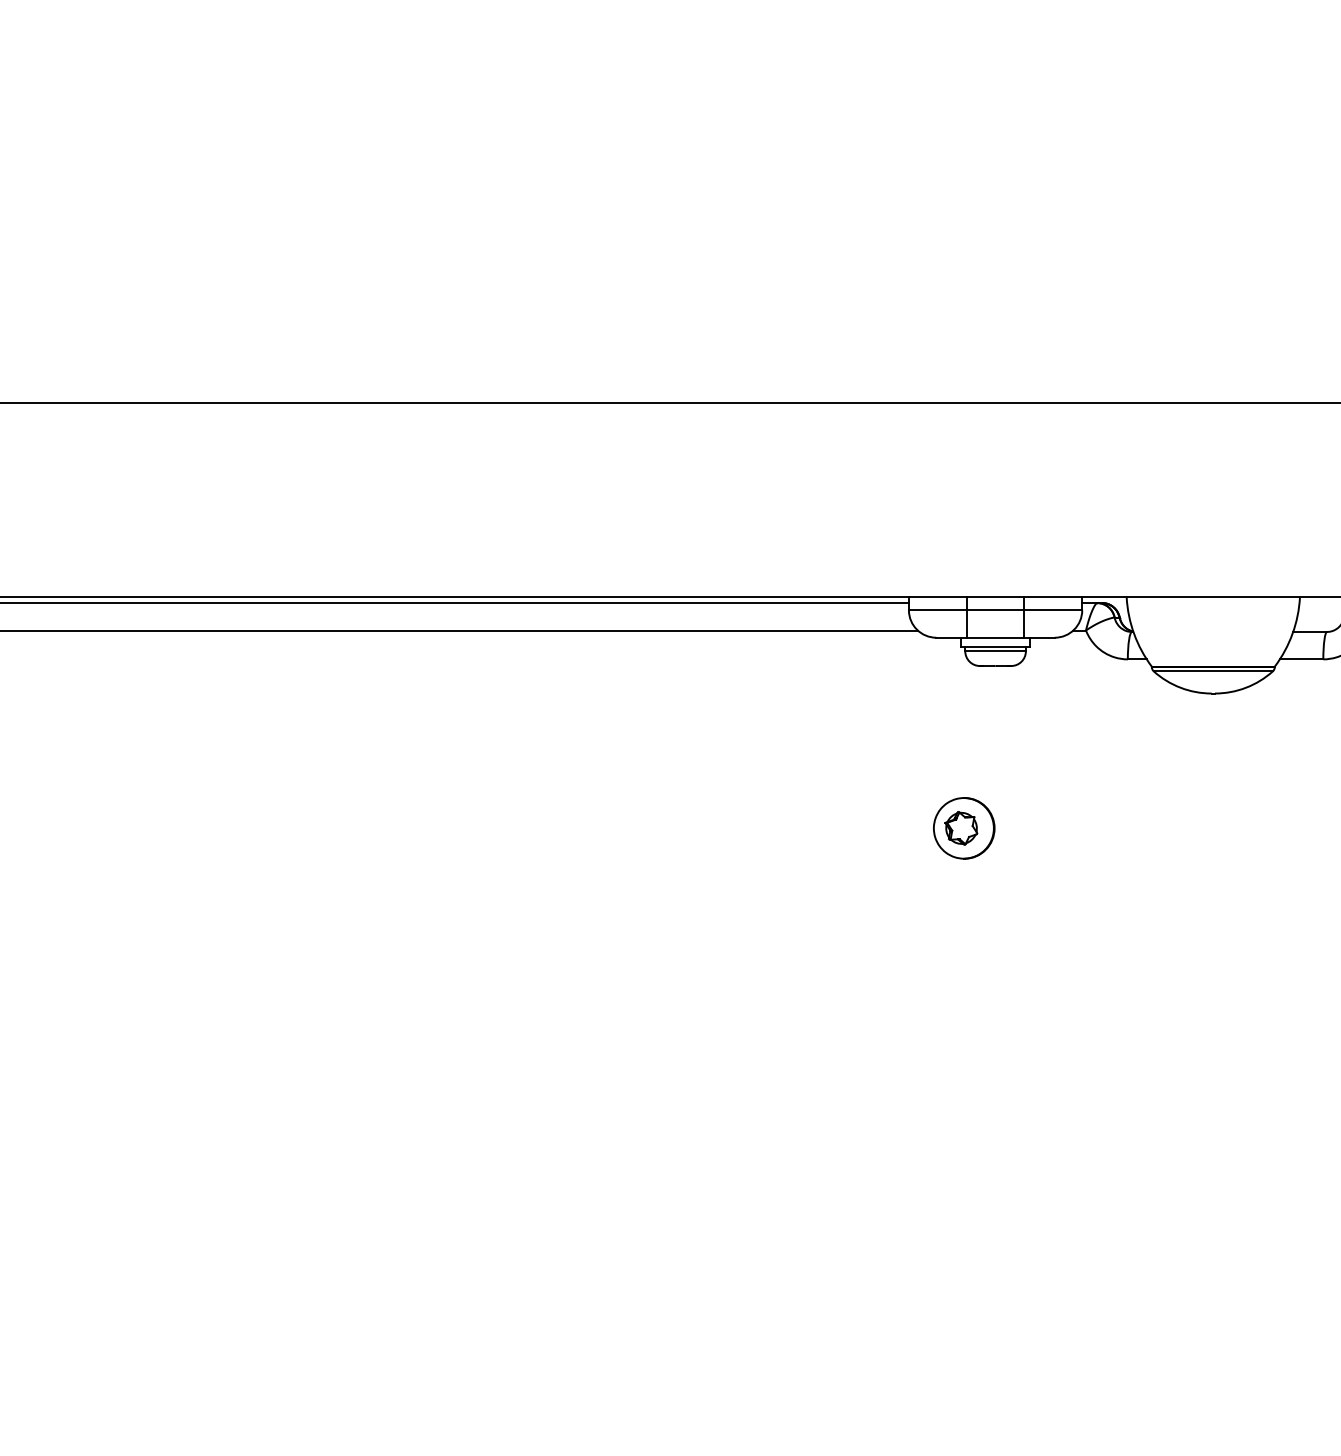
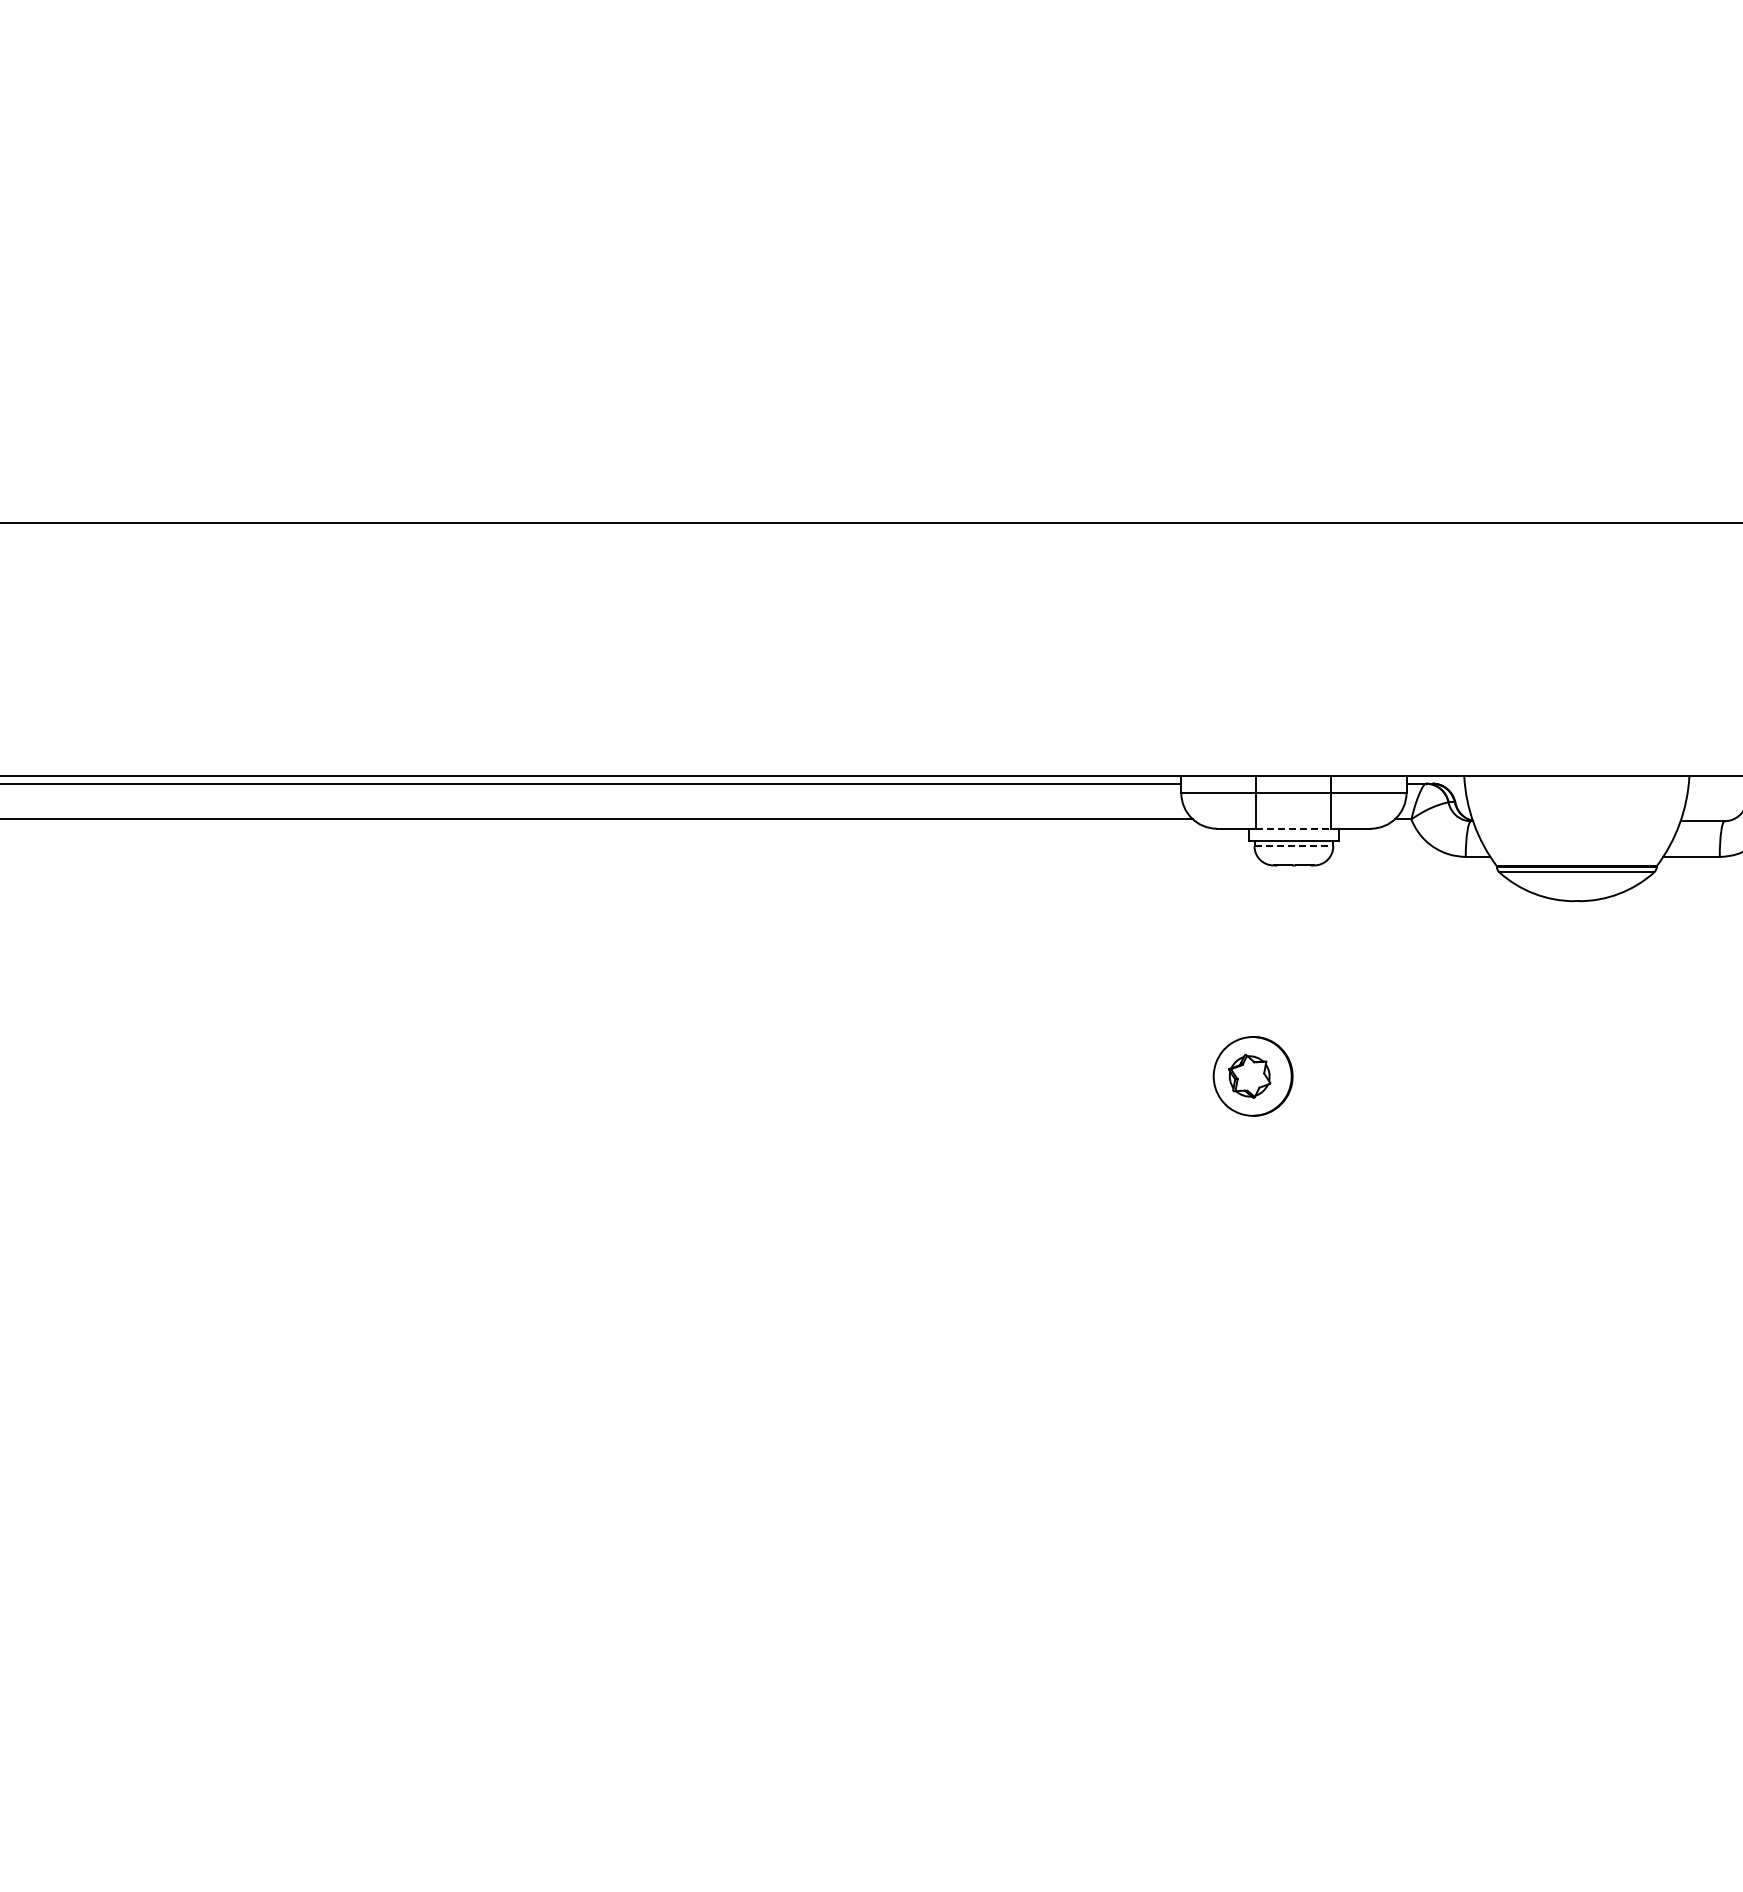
line: (995, 637) -> (1293, 828), solid -> dashed
line: (996, 651) -> (1294, 846), solid -> dashed

